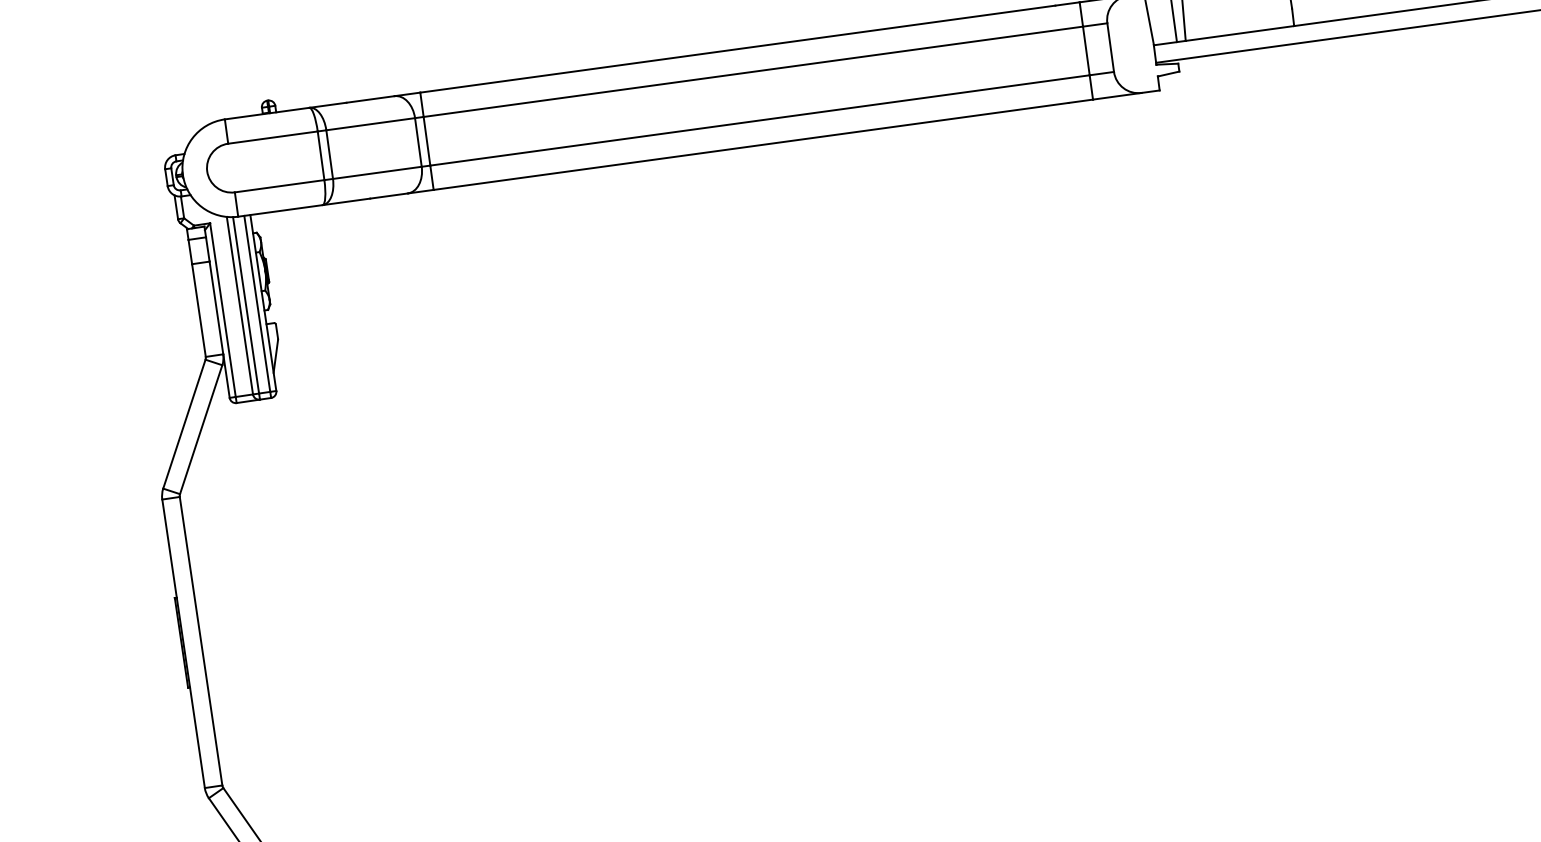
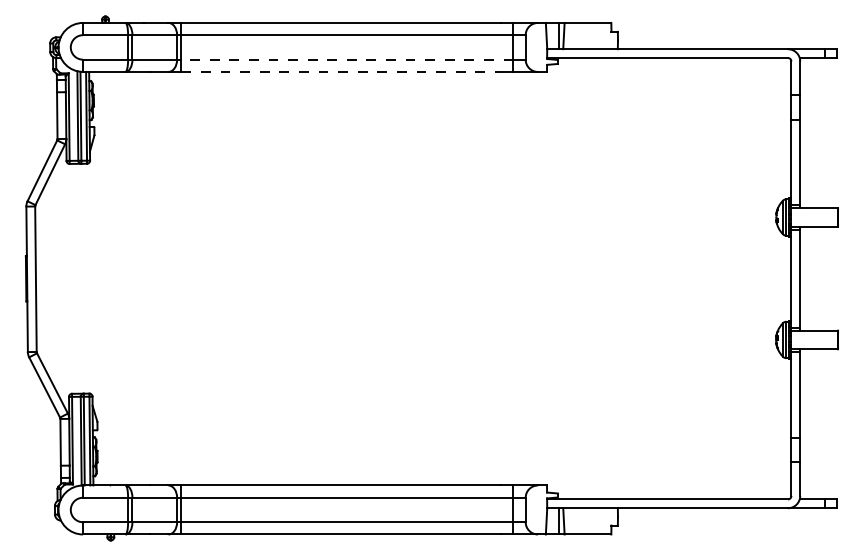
line: (760, 120) -> (347, 59), solid -> dashed
line: (751, 145) -> (341, 71), solid -> dashed

